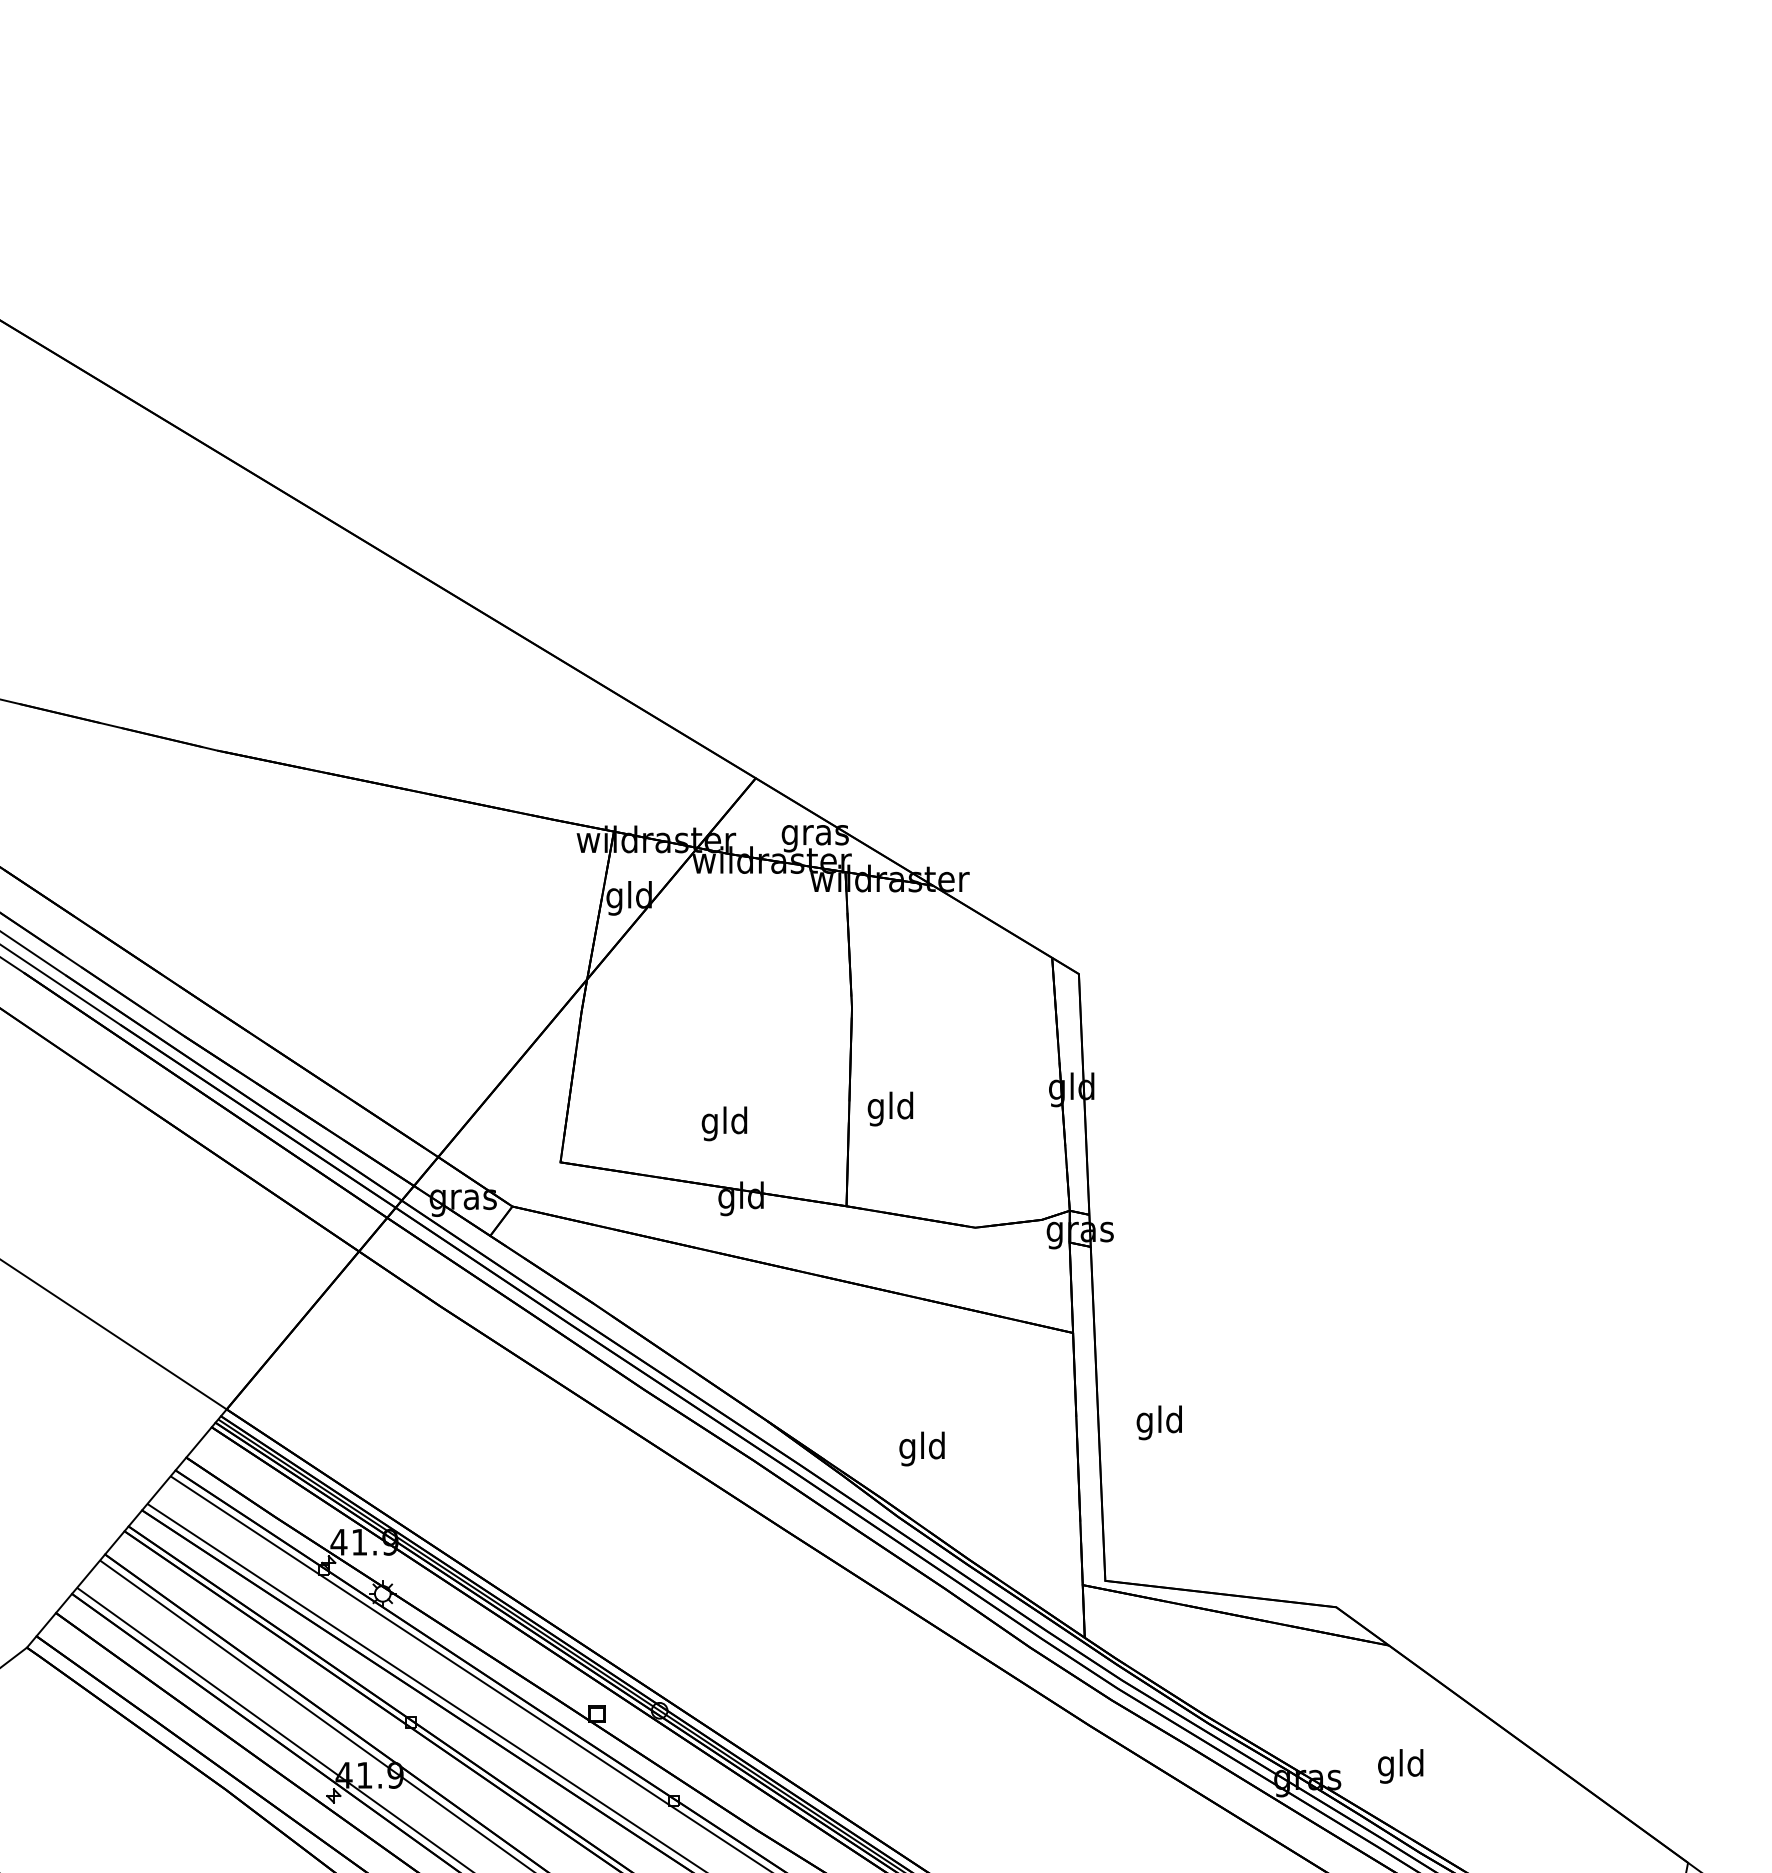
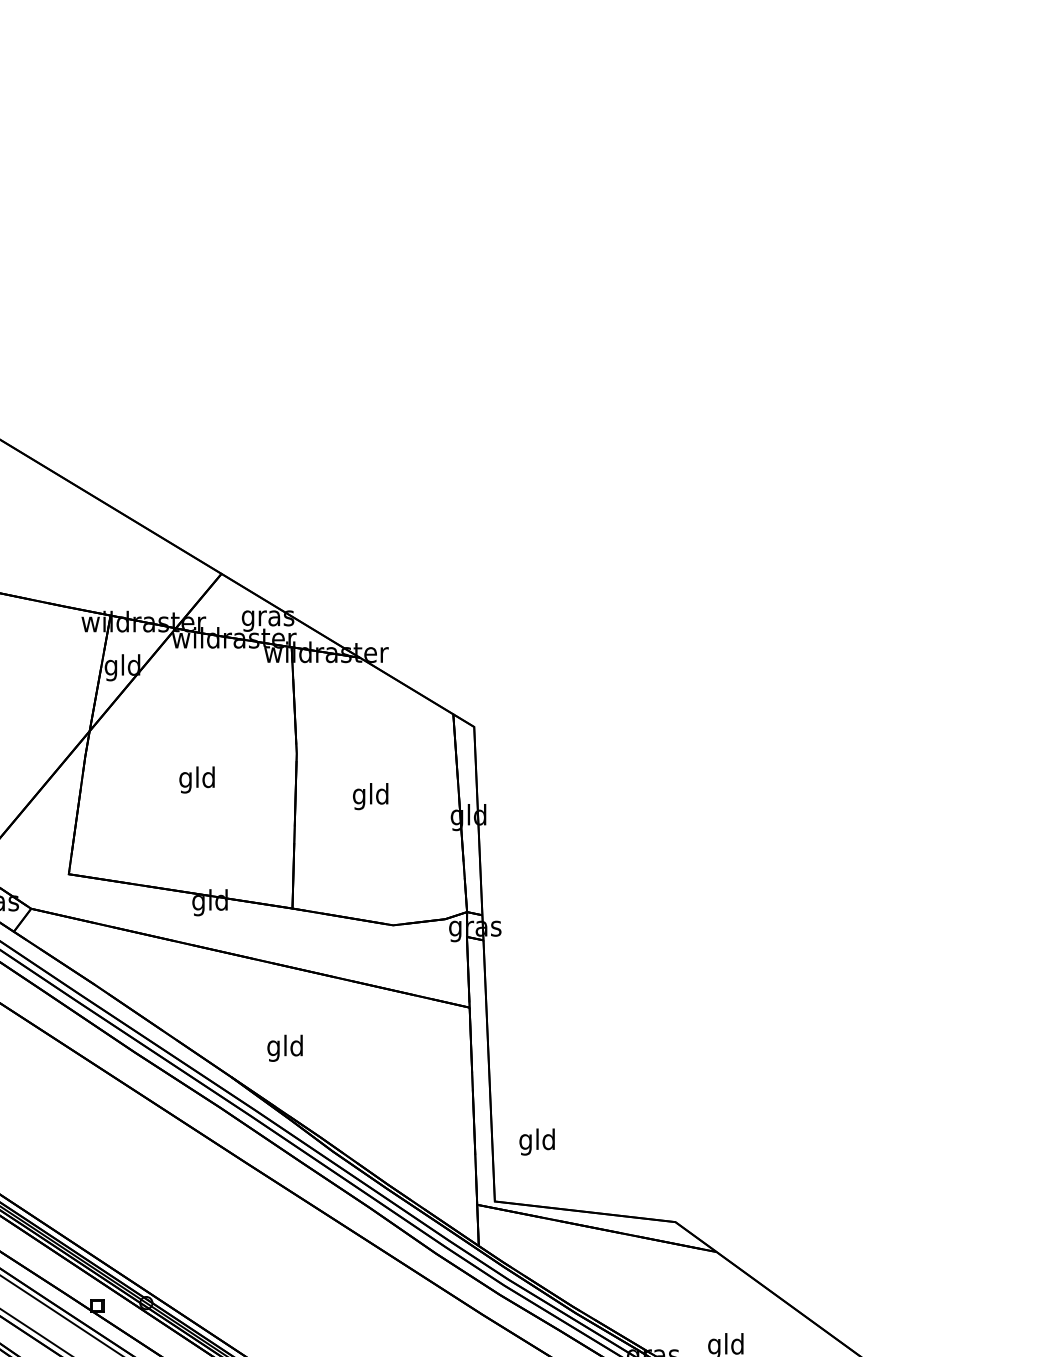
text: (890, 1108) -> (370, 796), moved
text: (724, 1123) -> (197, 779), moved
text: (1158, 1422) -> (536, 1141), moved
text: (921, 1448) -> (284, 1047), moved

